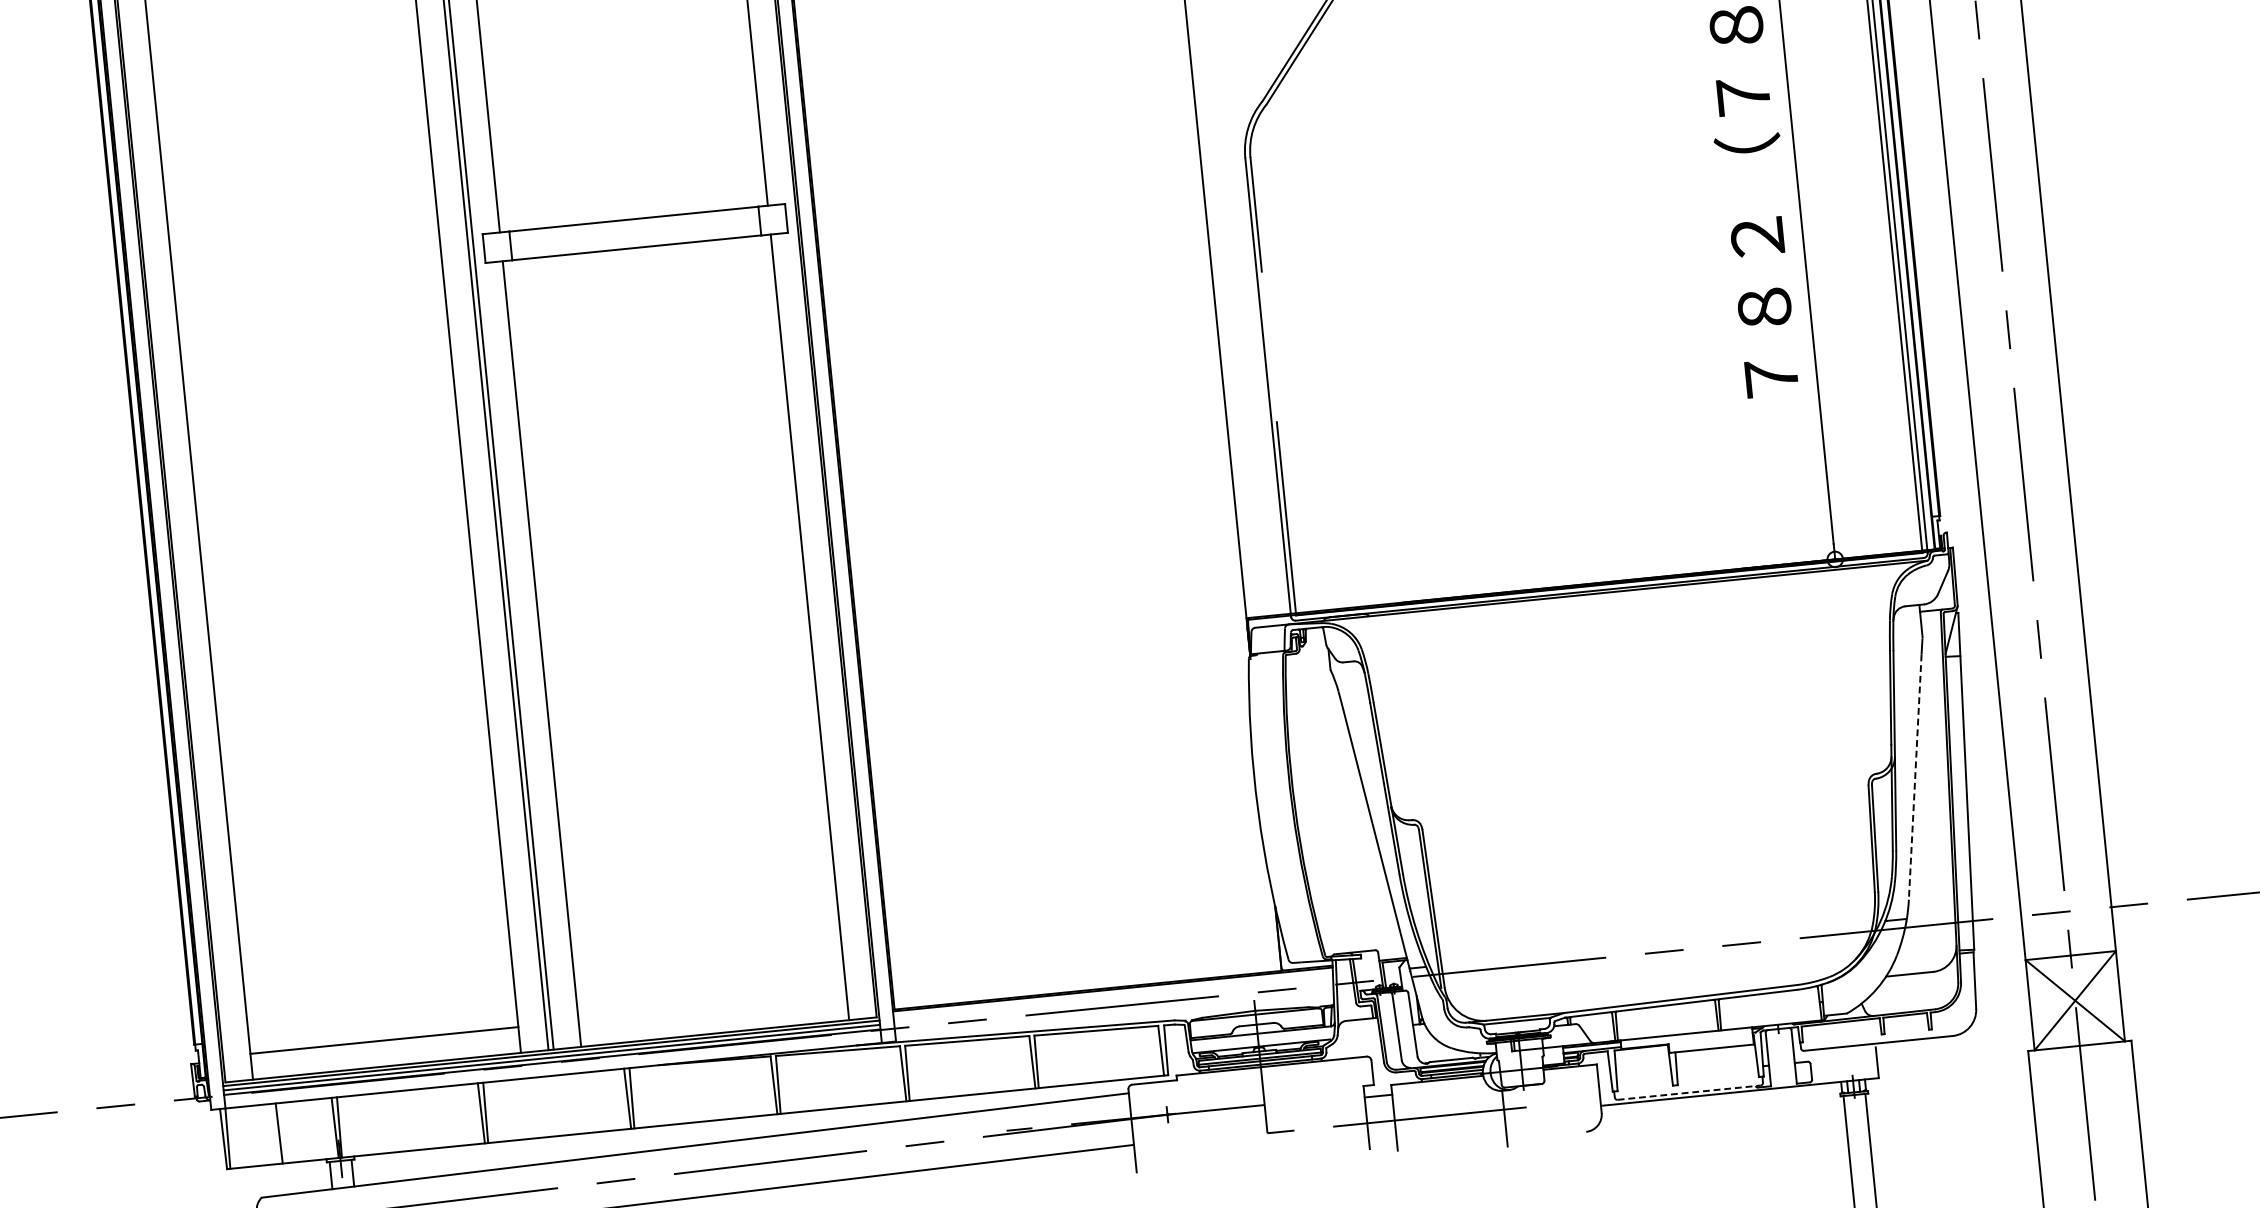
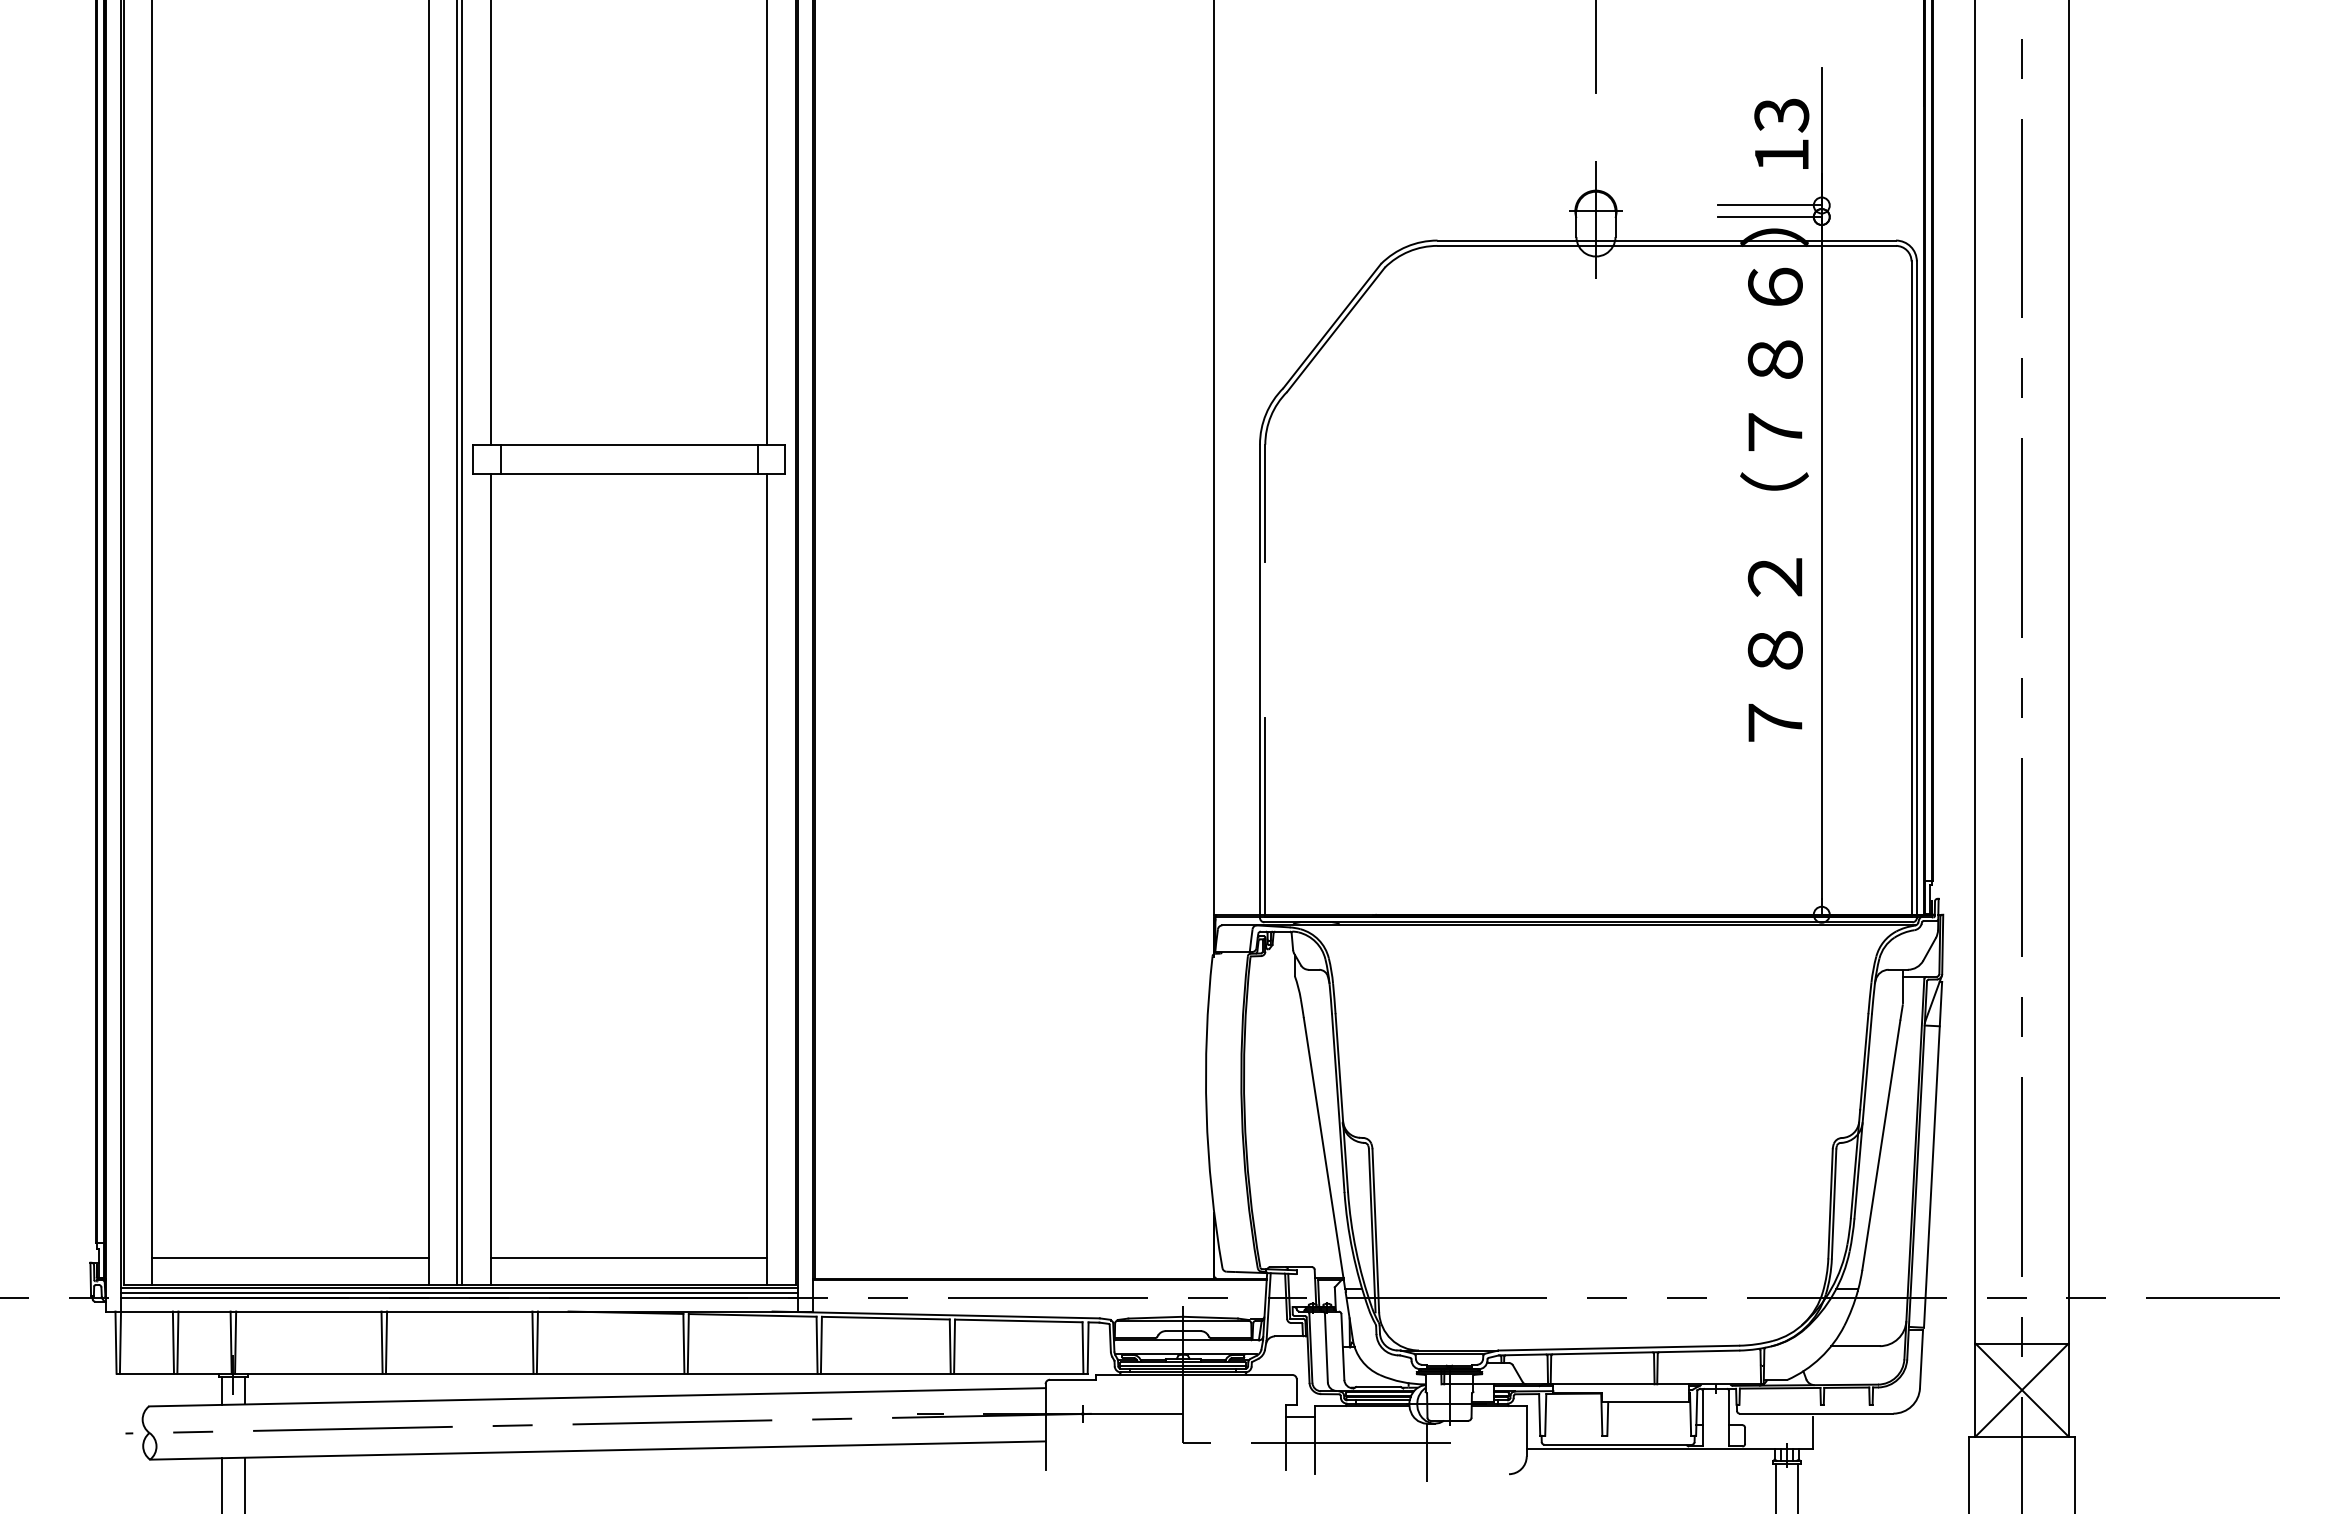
line: (1915, 777) -> (1881, 1145), dashed -> solid
line: (712, 1007) -> (628, 1258), added
line: (1689, 1092) -> (1618, 1444), dashed -> solid
line: (283, 1133) -> (177, 1342), added

